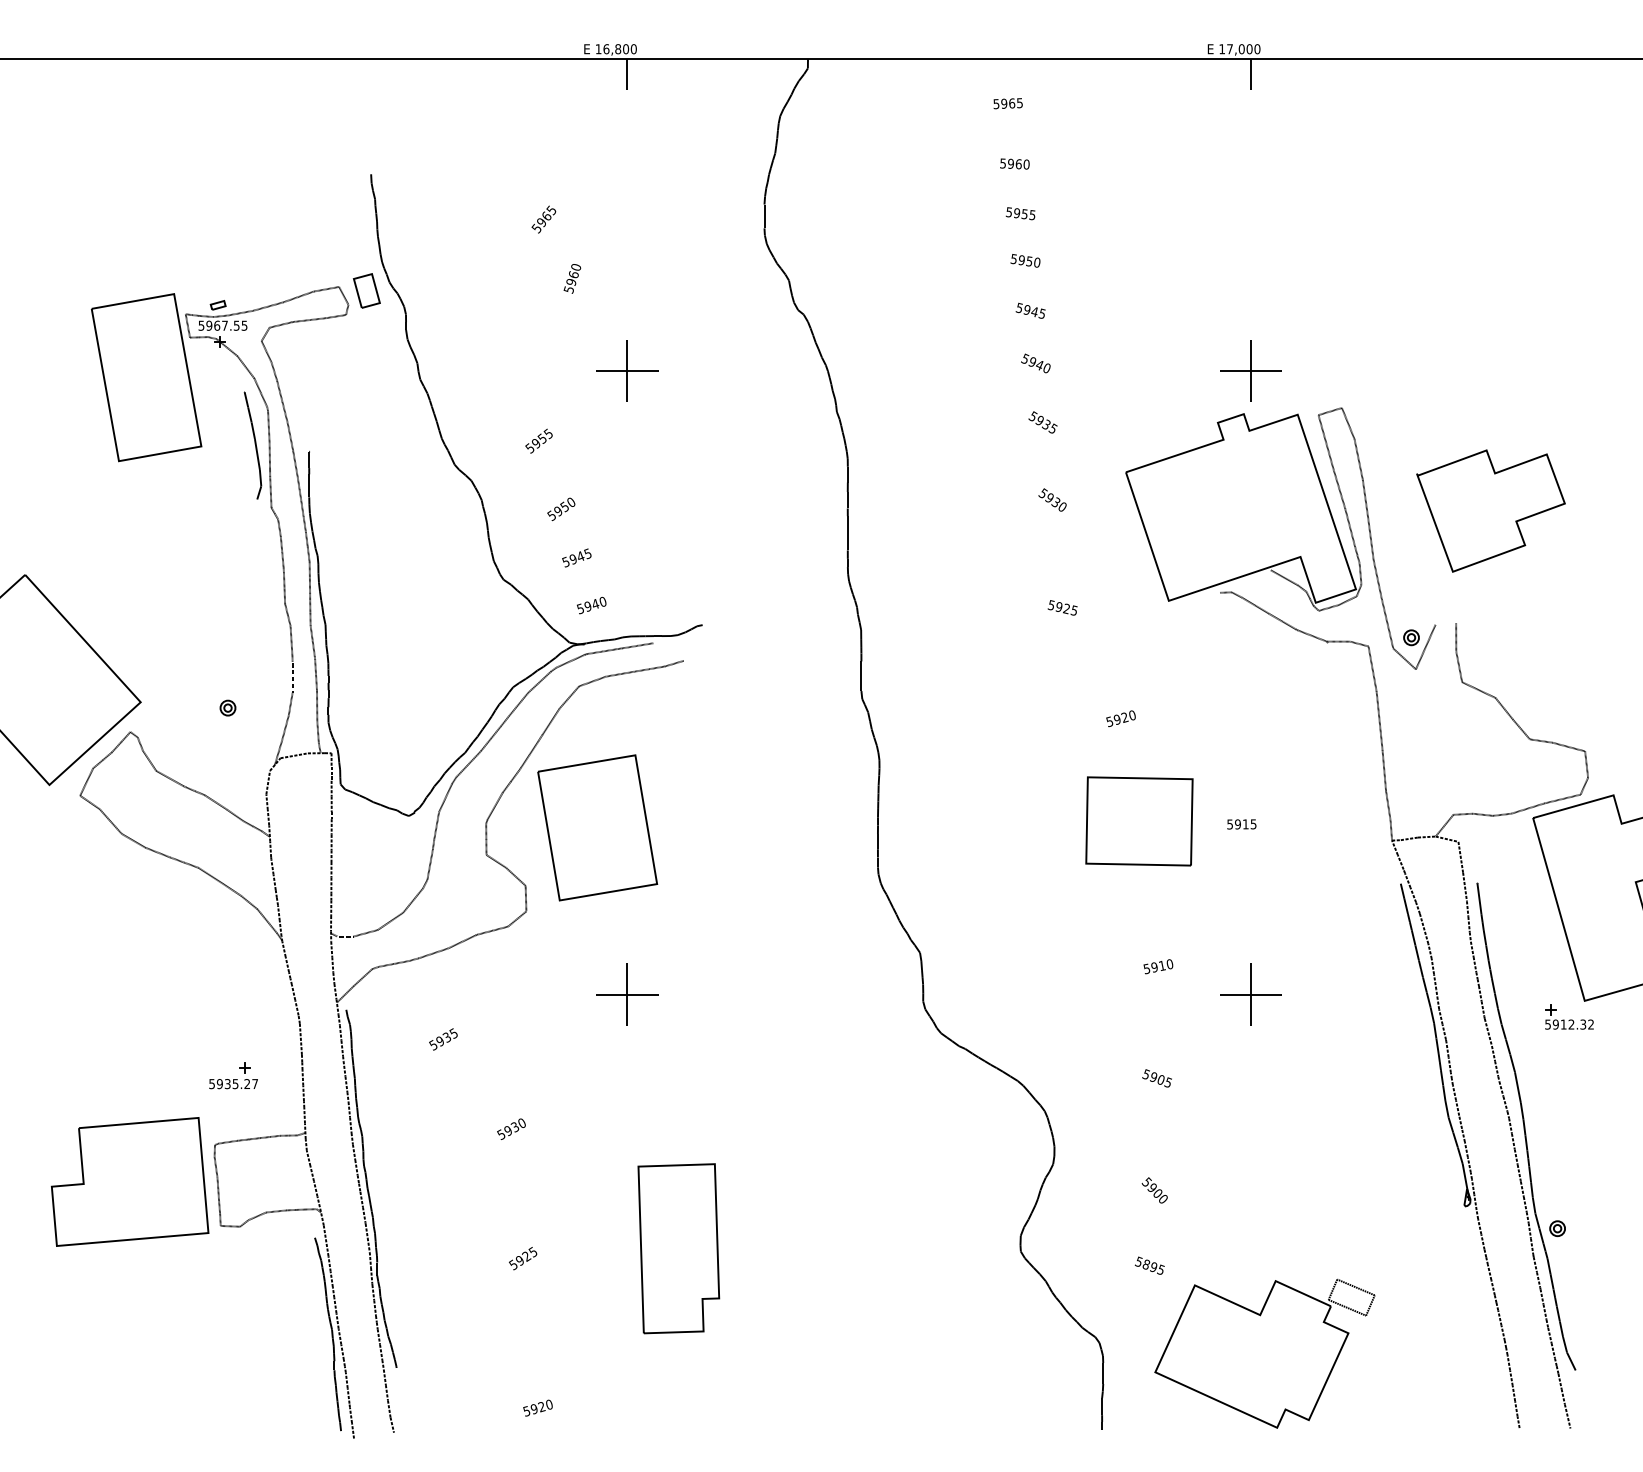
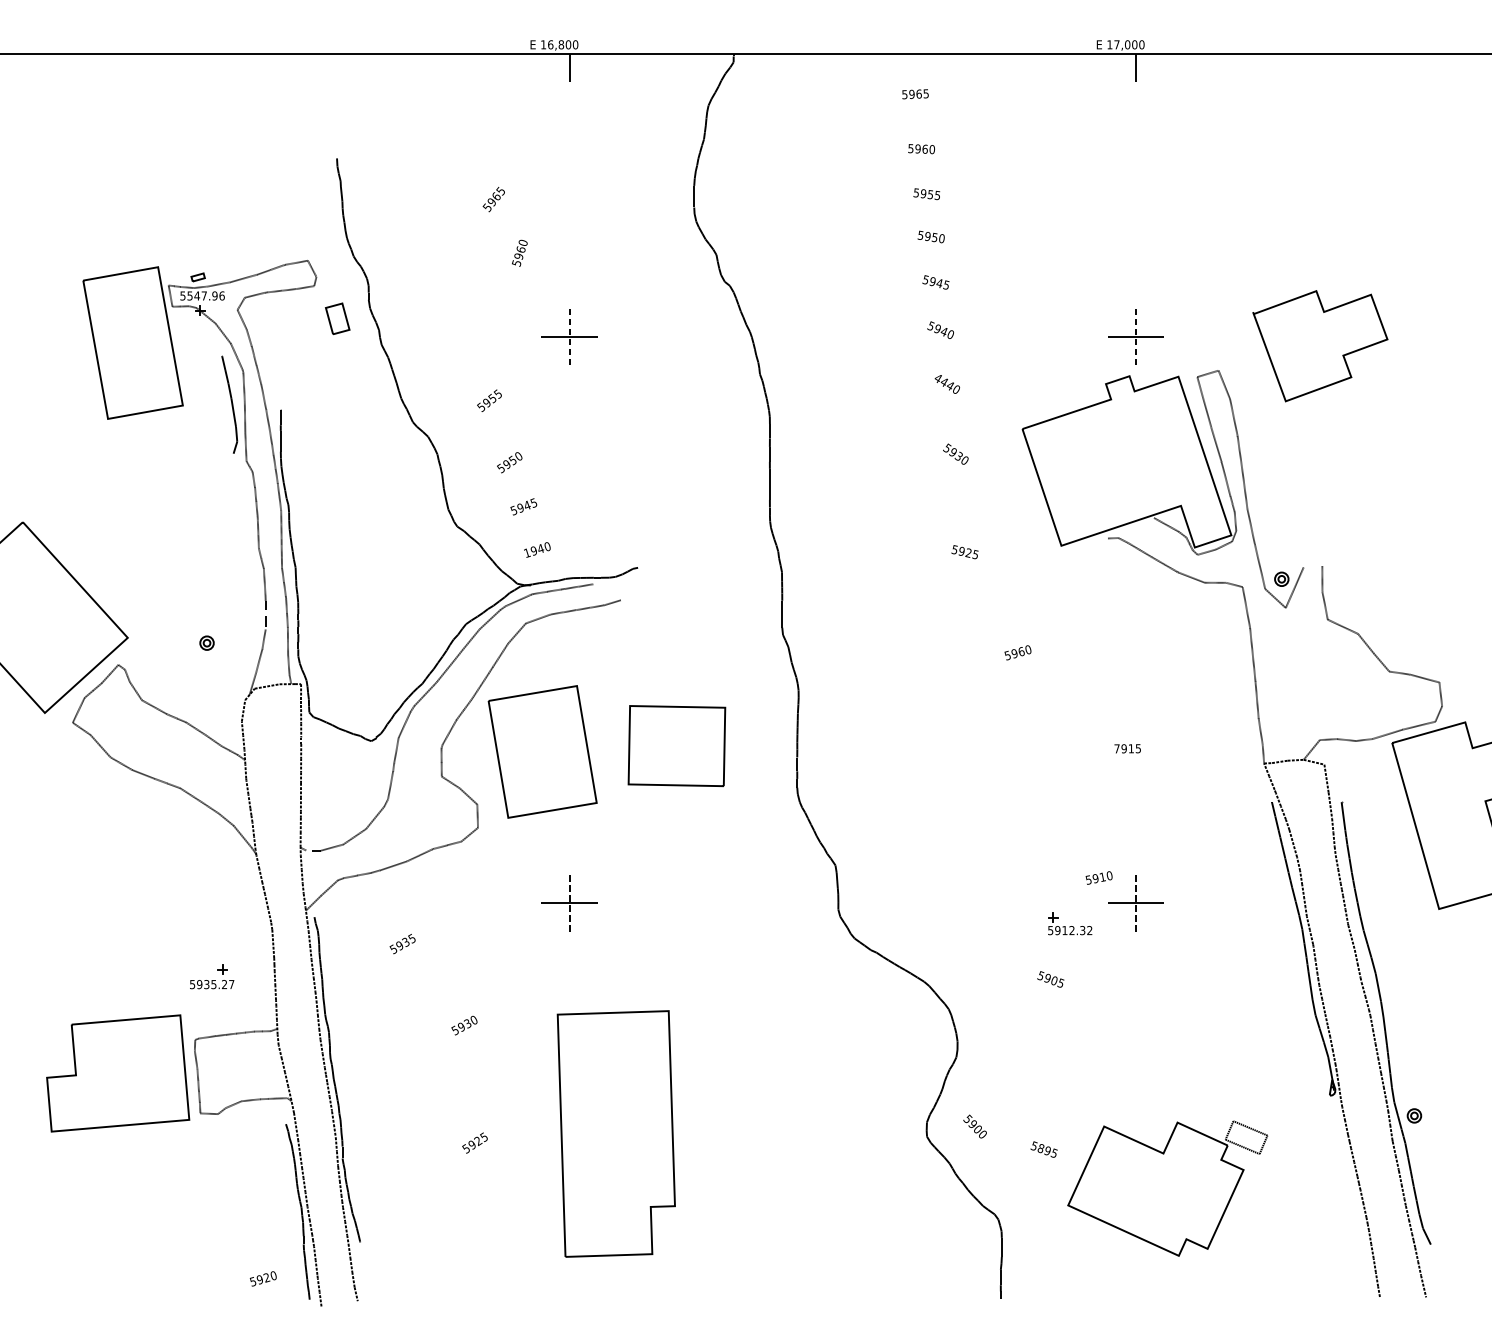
part: (366, 290) -> (337, 318), moved
text: (226, 325) -> (205, 295), 5967.55 -> 5547.96
line: (627, 370) -> (569, 336), solid -> dashed
line: (1250, 370) -> (1135, 336), solid -> dashed
text: (1042, 422) -> (946, 383), 5935 -> 4440
curve: (1515, 520) -> (1342, 354), moved
text: (580, 608) -> (527, 552), 5940 -> 1940
text: (1124, 717) -> (1021, 651), 5920 -> 5960
part: (1139, 821) -> (676, 746), moved
text: (1229, 824) -> (1116, 748), 5915 -> 7915
text: (1158, 966) -> (1099, 877), moved
line: (627, 994) -> (569, 903), solid -> dashed
line: (1250, 994) -> (1135, 903), solid -> dashed
part: (1569, 1016) -> (1070, 923), moved
text: (1154, 1190) -> (974, 1126), moved
part: (678, 1248) -> (616, 1133), size x1.6
part: (1264, 1353) -> (1167, 1188), moved
text: (537, 1407) -> (262, 1278), moved

